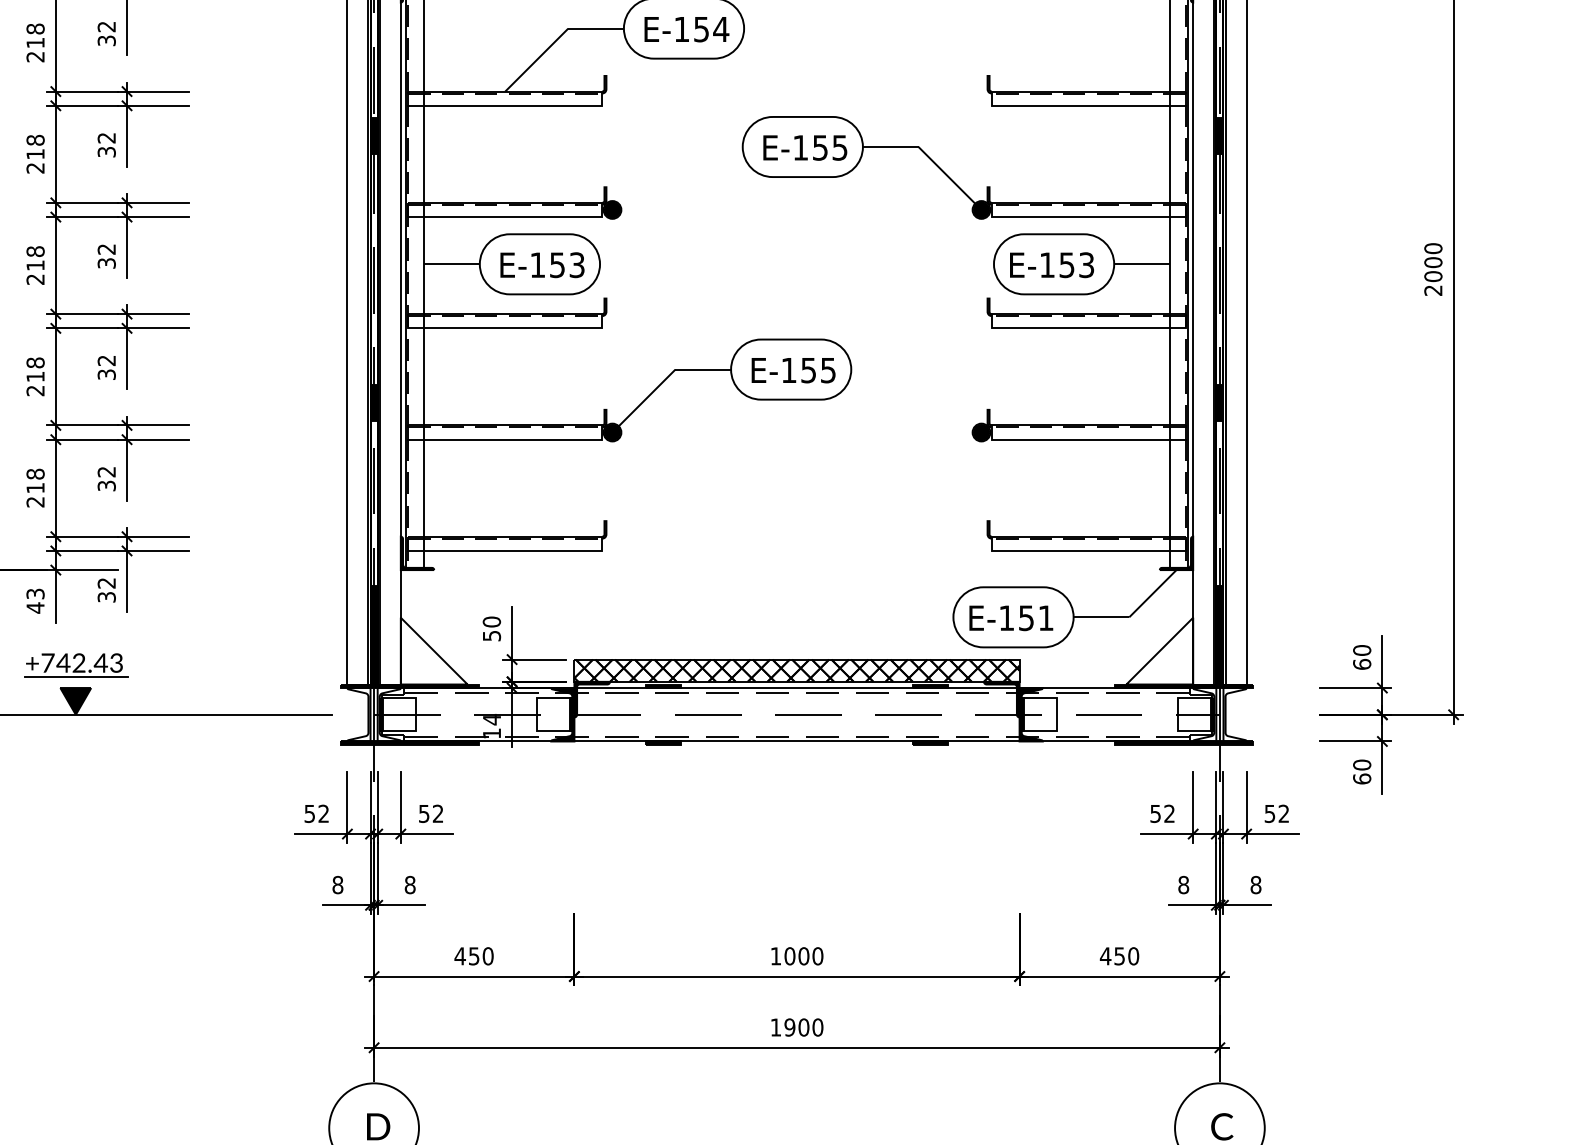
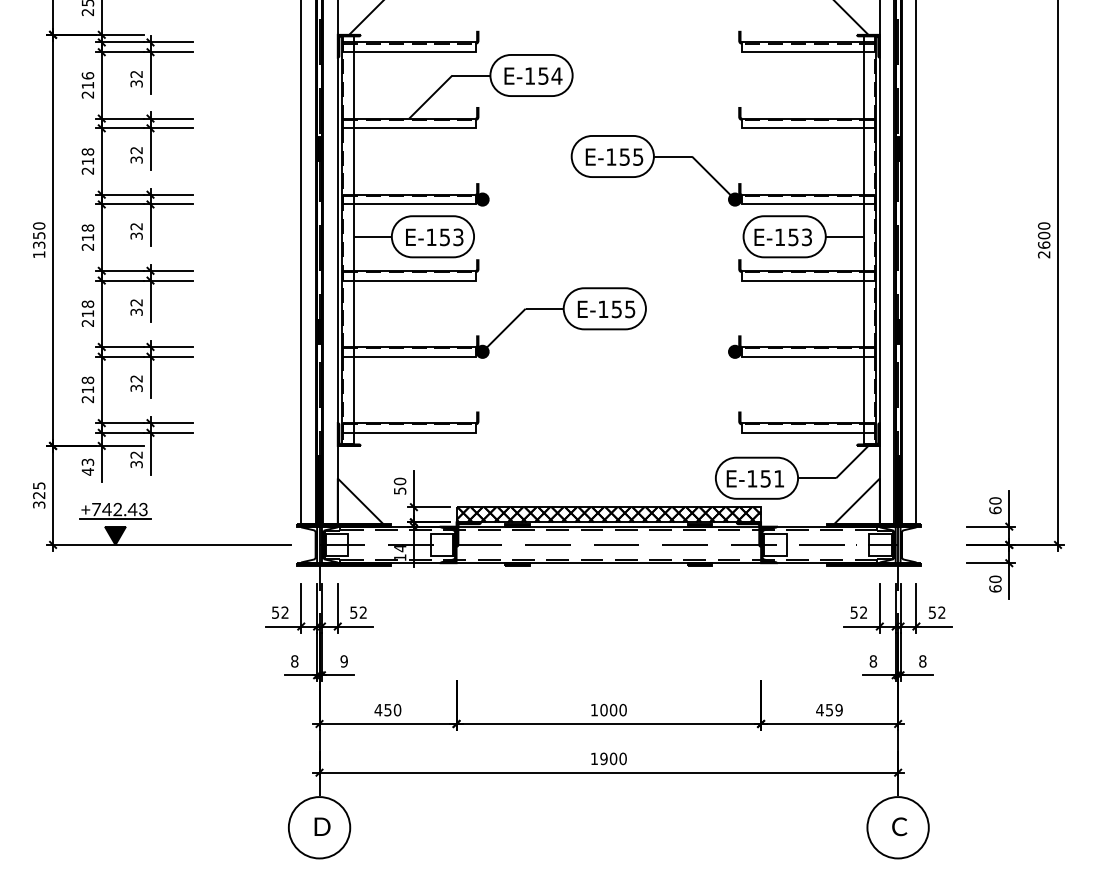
text: (34, 28) -> (87, 75), 218 -> 216
text: (1433, 275) -> (1044, 244), 2000 -> 2600
text: (409, 885) -> (343, 661), 8 -> 9
text: (1132, 956) -> (838, 710), 450 -> 459

